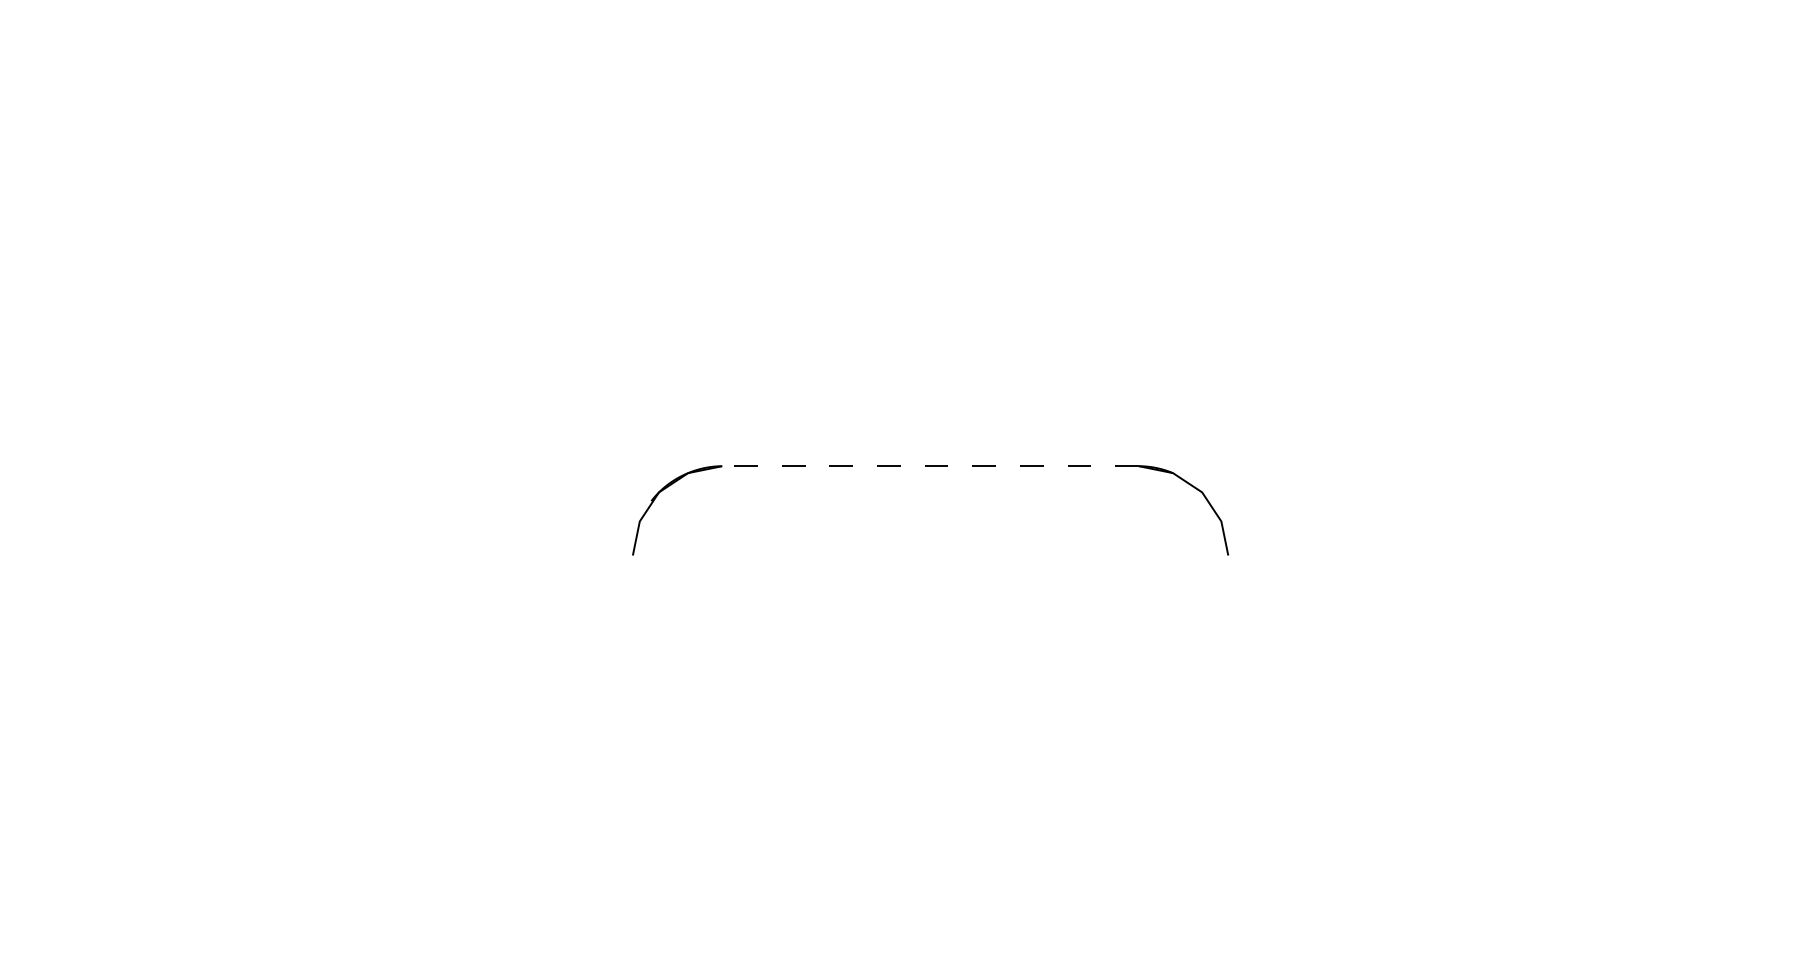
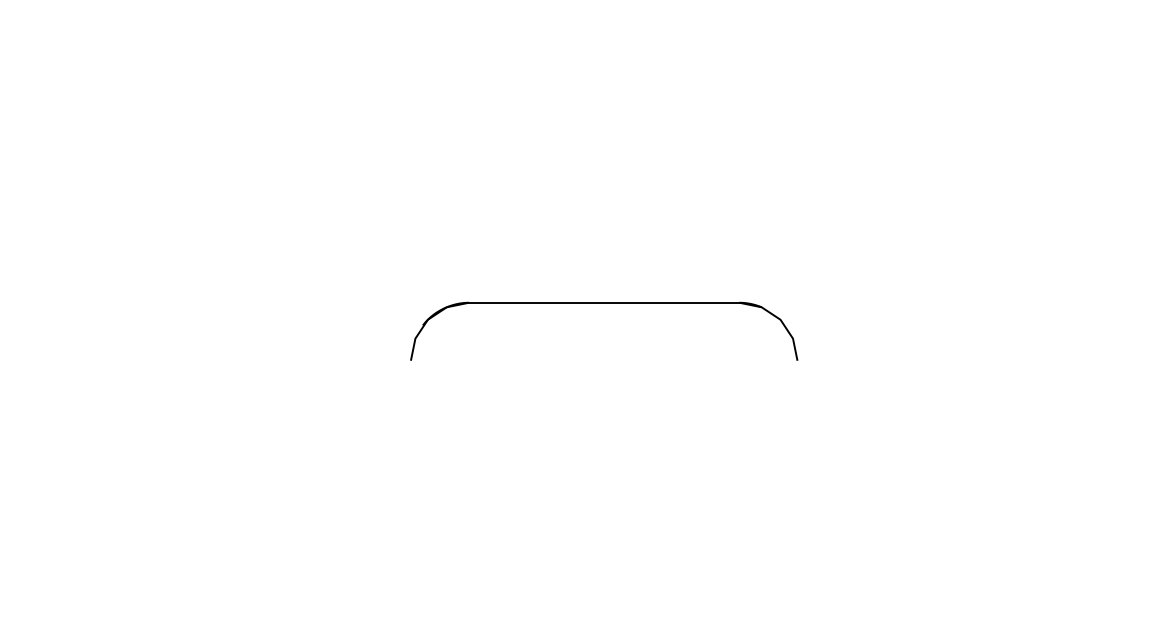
line: (929, 465) -> (603, 302), dashed -> solid

